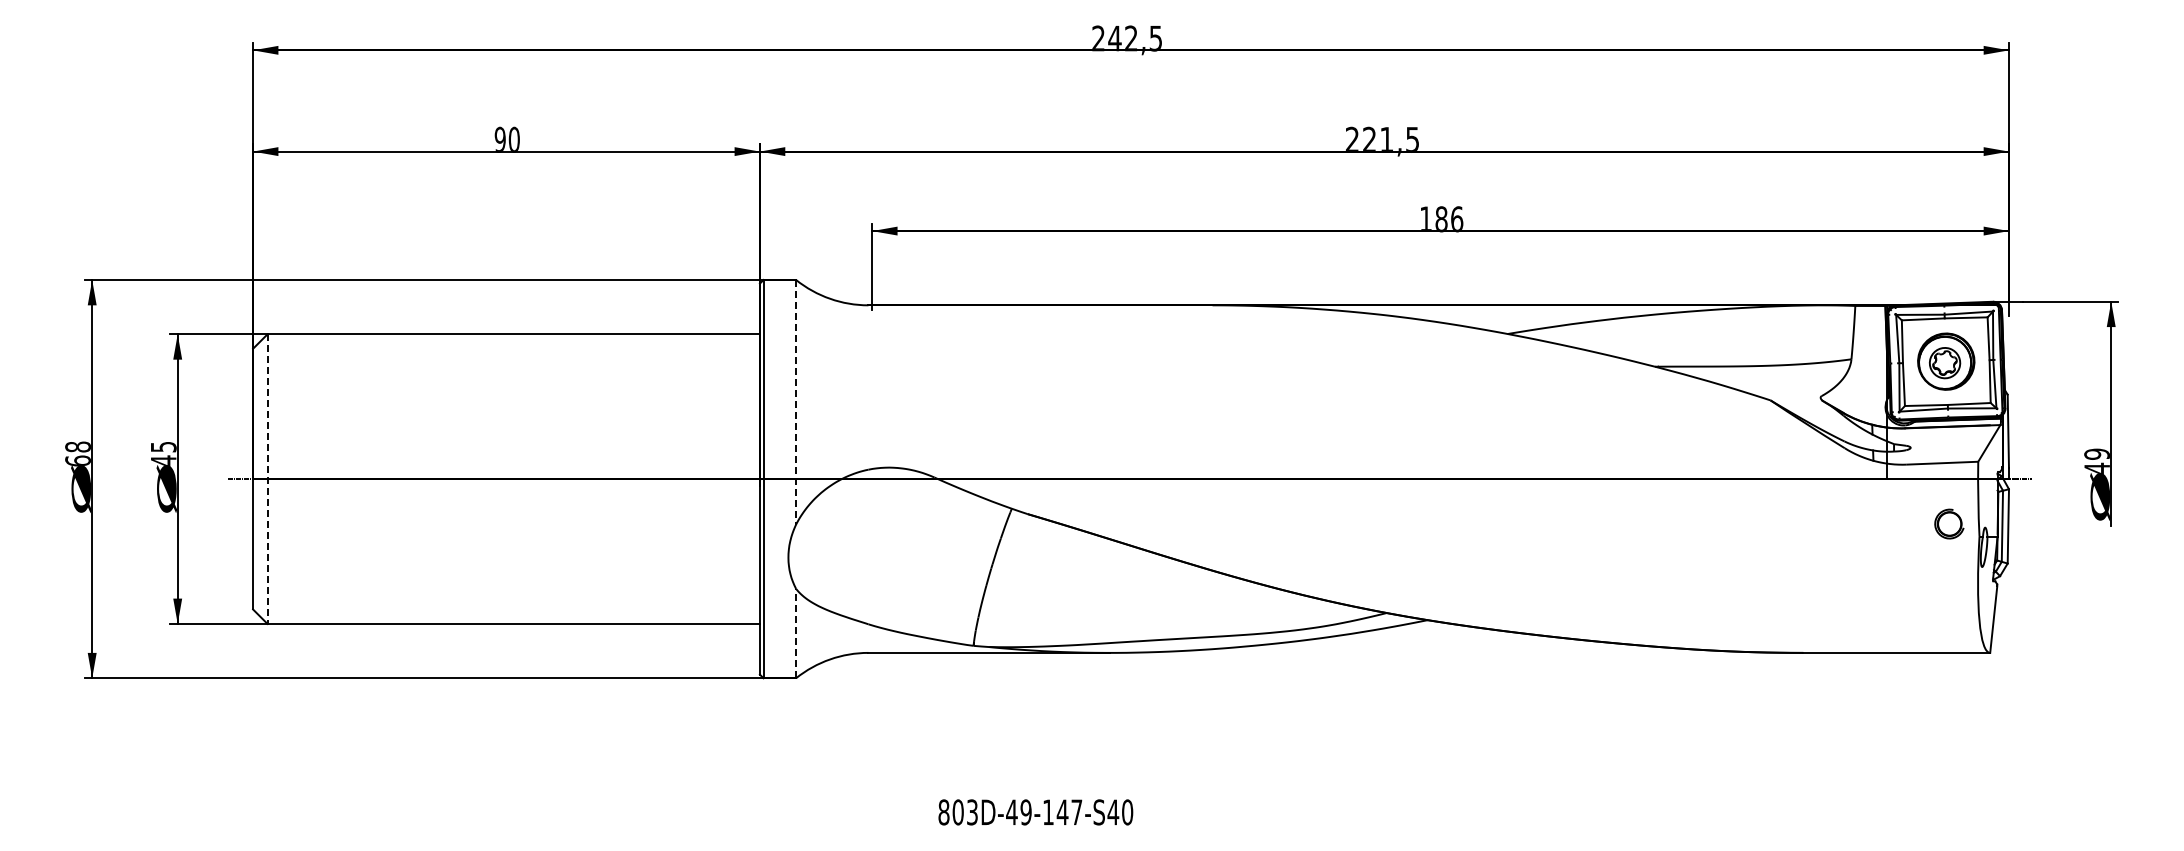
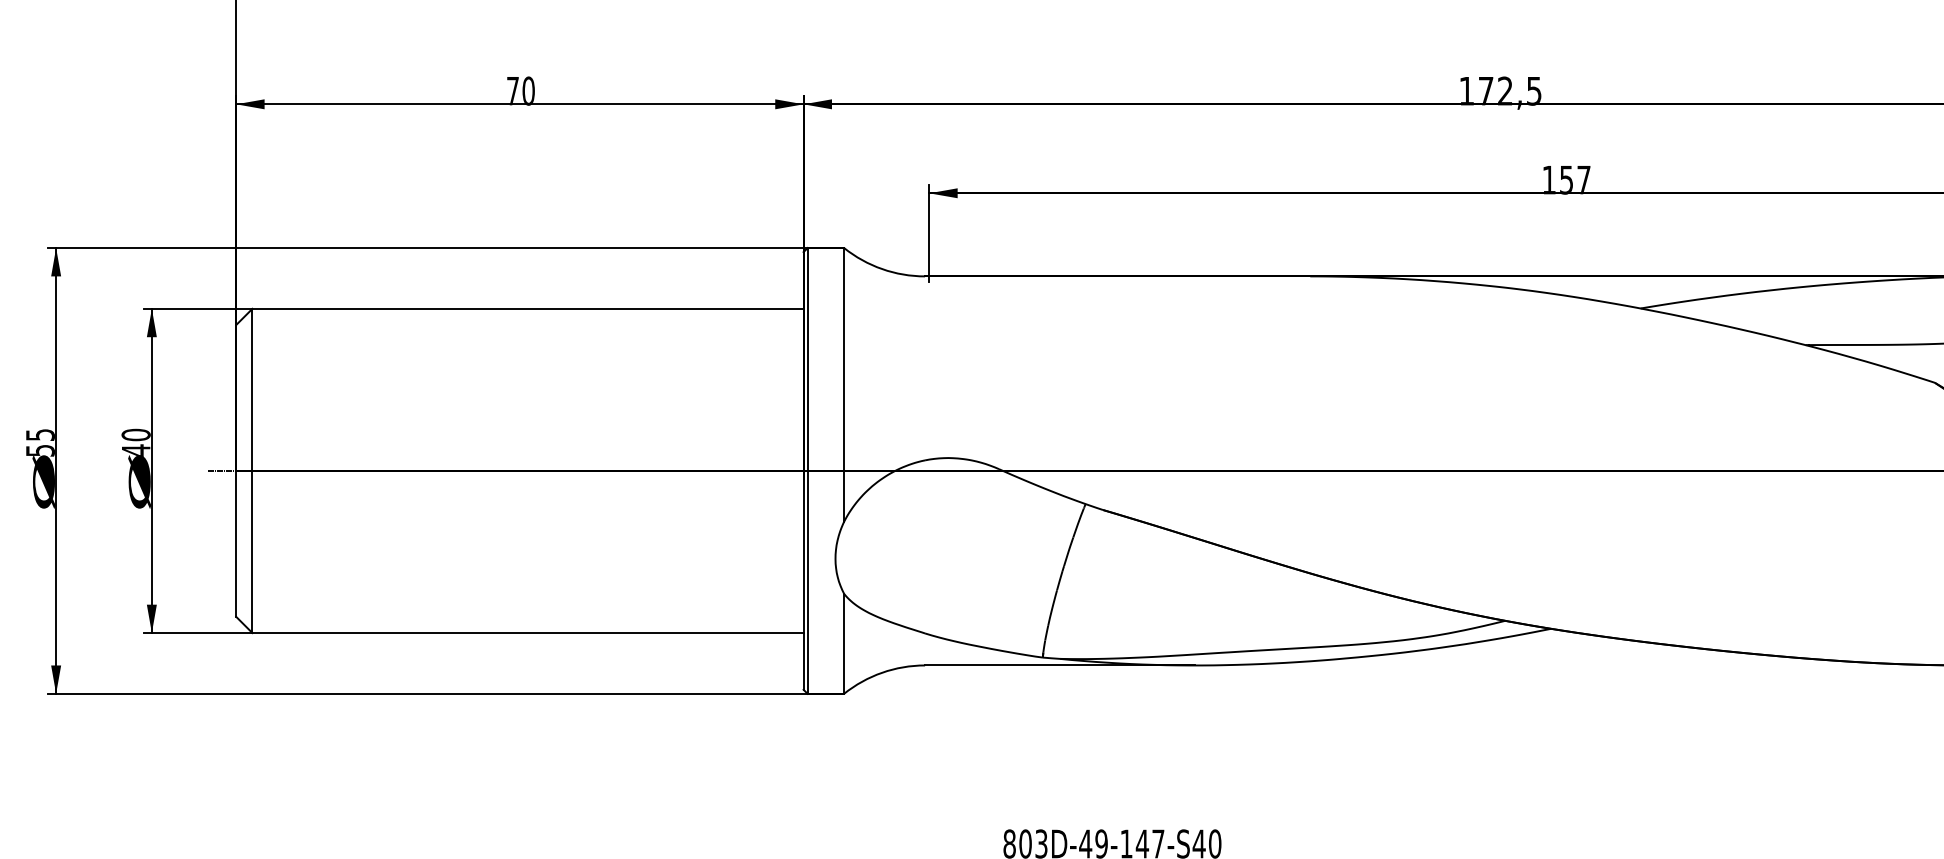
text: (499, 138) -> (512, 89), 90 -> 70
text: (1368, 138) -> (1484, 89), 221,5 -> 172,5
text: (1449, 219) -> (1575, 180), 186 -> 157
line: (796, 402) -> (844, 385), dashed -> solid
text: (163, 446) -> (135, 434), 45 -> 40
text: (77, 453) -> (39, 442), 68 -> 55
line: (267, 479) -> (252, 471), dashed -> solid
line: (796, 633) -> (844, 643), dashed -> solid

